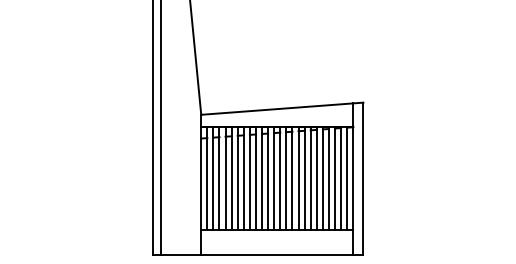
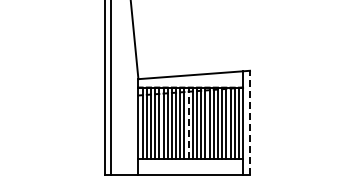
line: (364, 177) -> (250, 122), solid -> dashed
line: (273, 179) -> (188, 123), solid -> dashed

